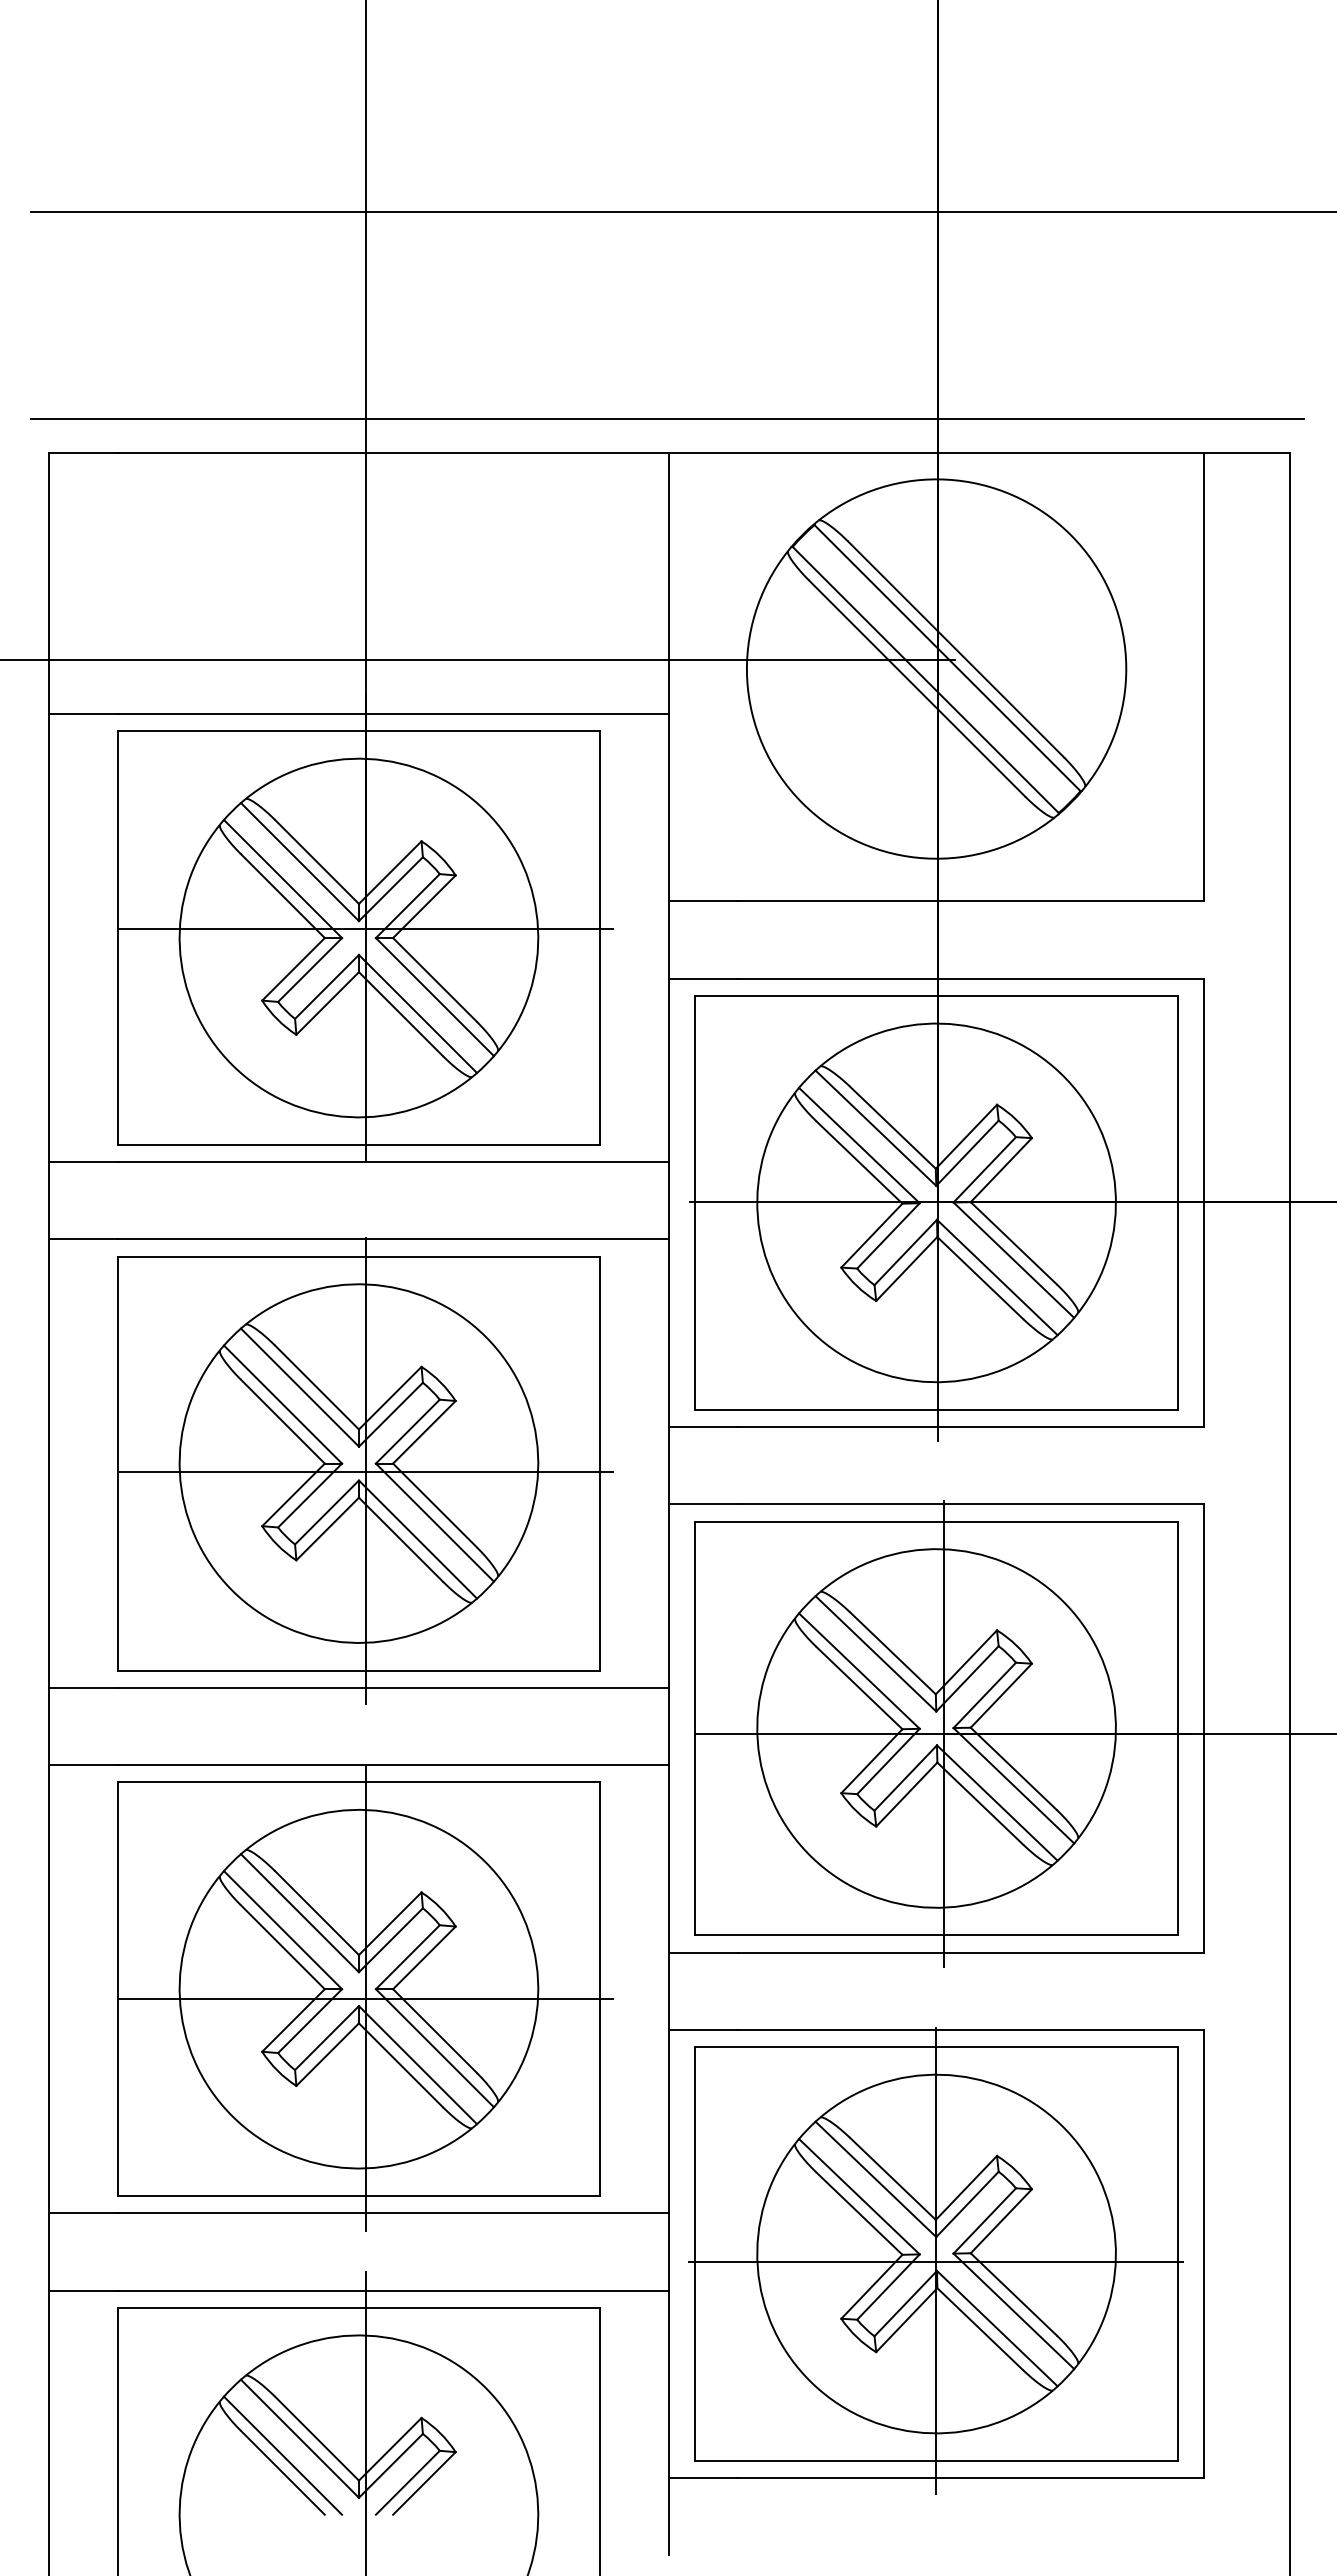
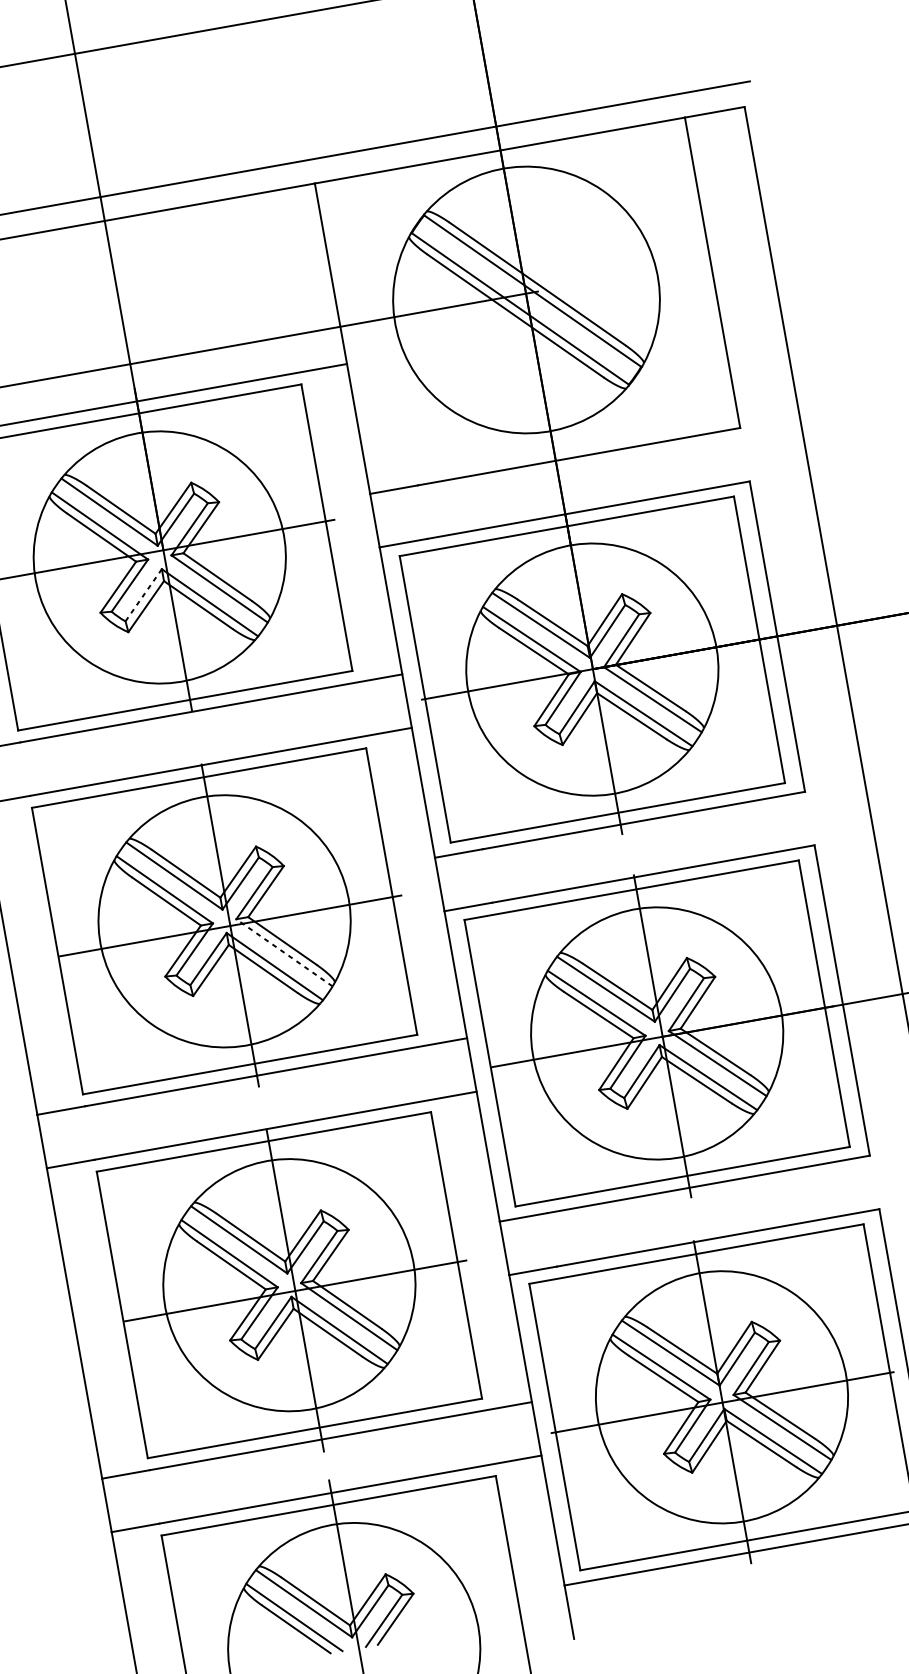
line: (327, 986) -> (143, 594), solid -> dashed
line: (434, 1522) -> (284, 952), solid -> dashed

